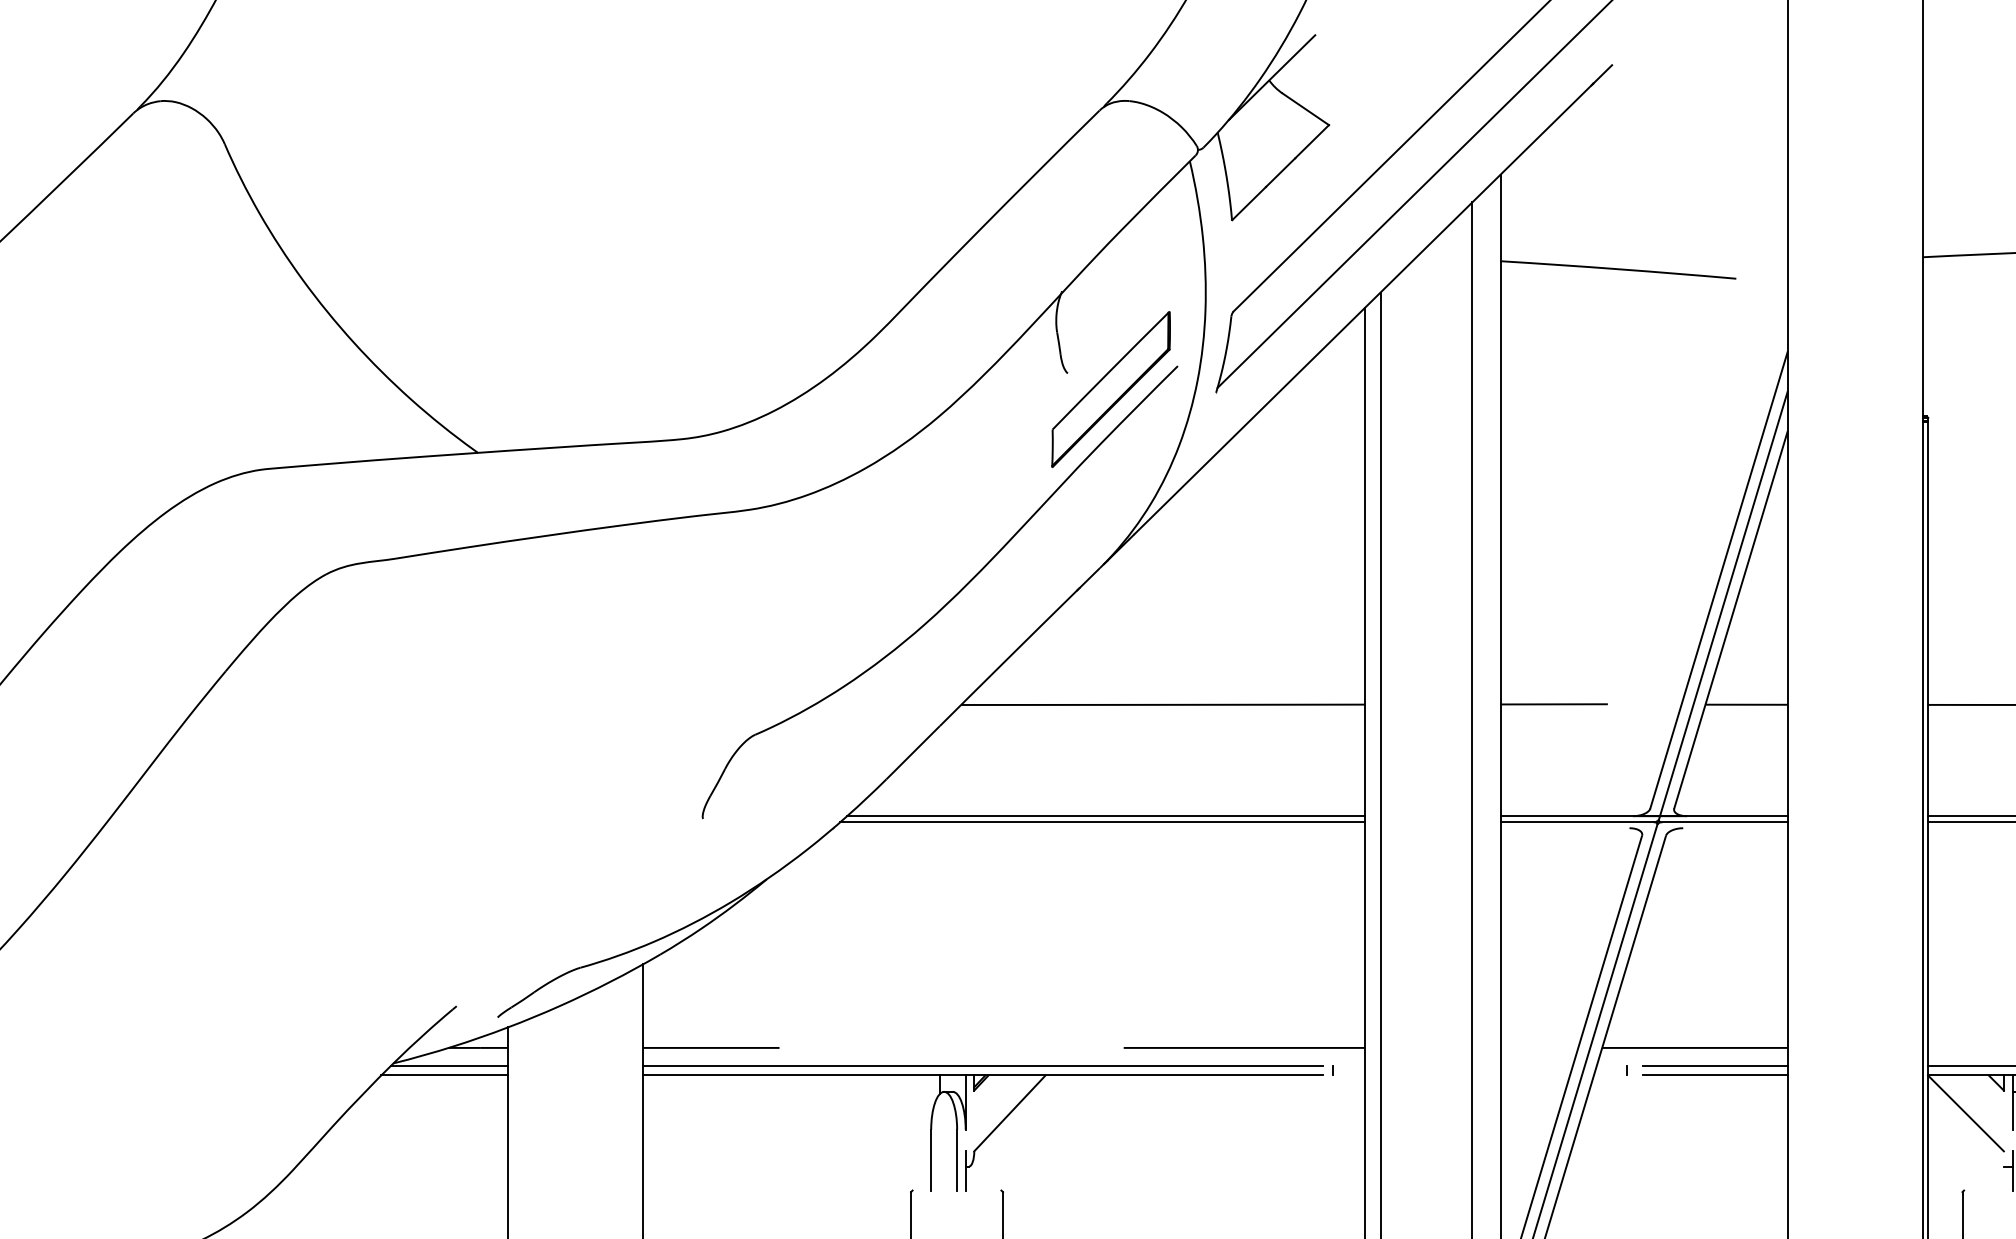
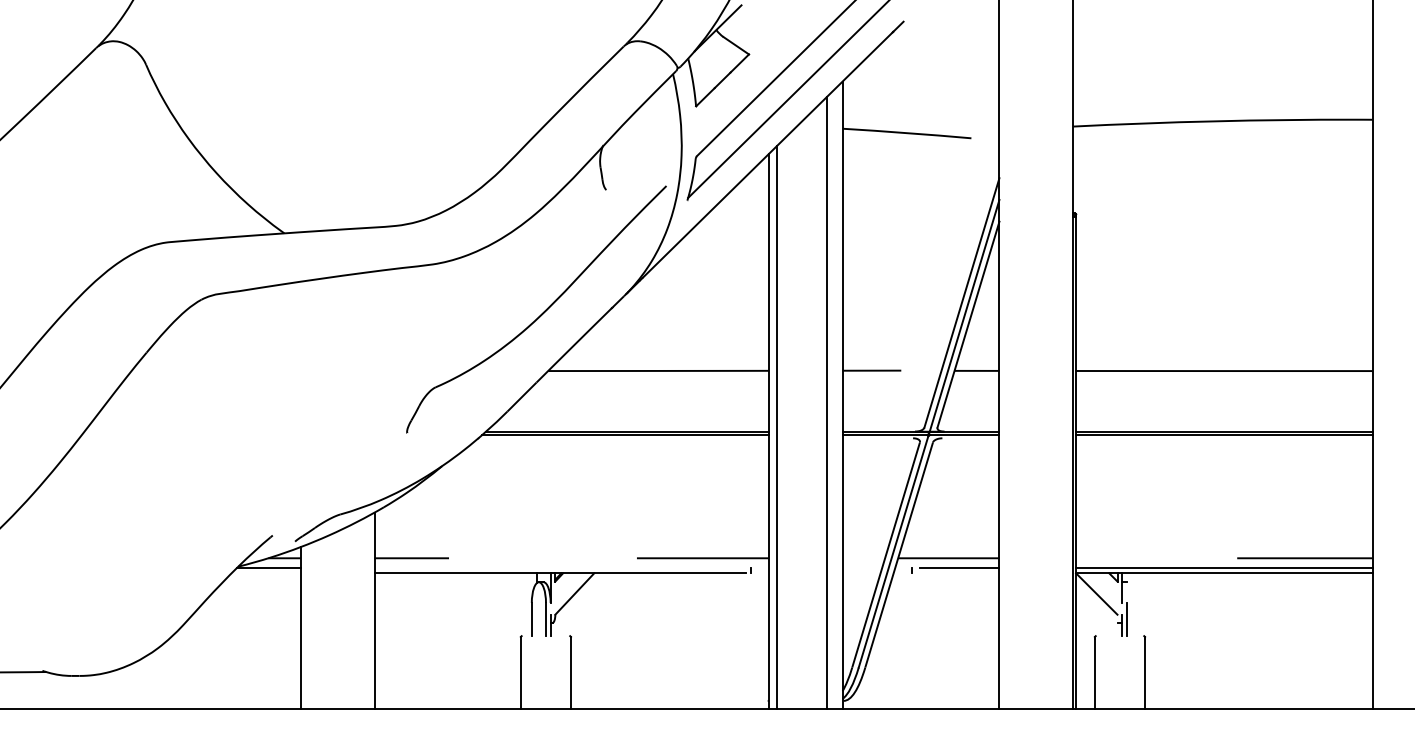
part: (1110, 388) -> (629, 198), removed
line: (981, 1066) -> (559, 568), removed
line: (443, 1075) -> (265, 573), removed
line: (1714, 1075) -> (959, 573), removed

